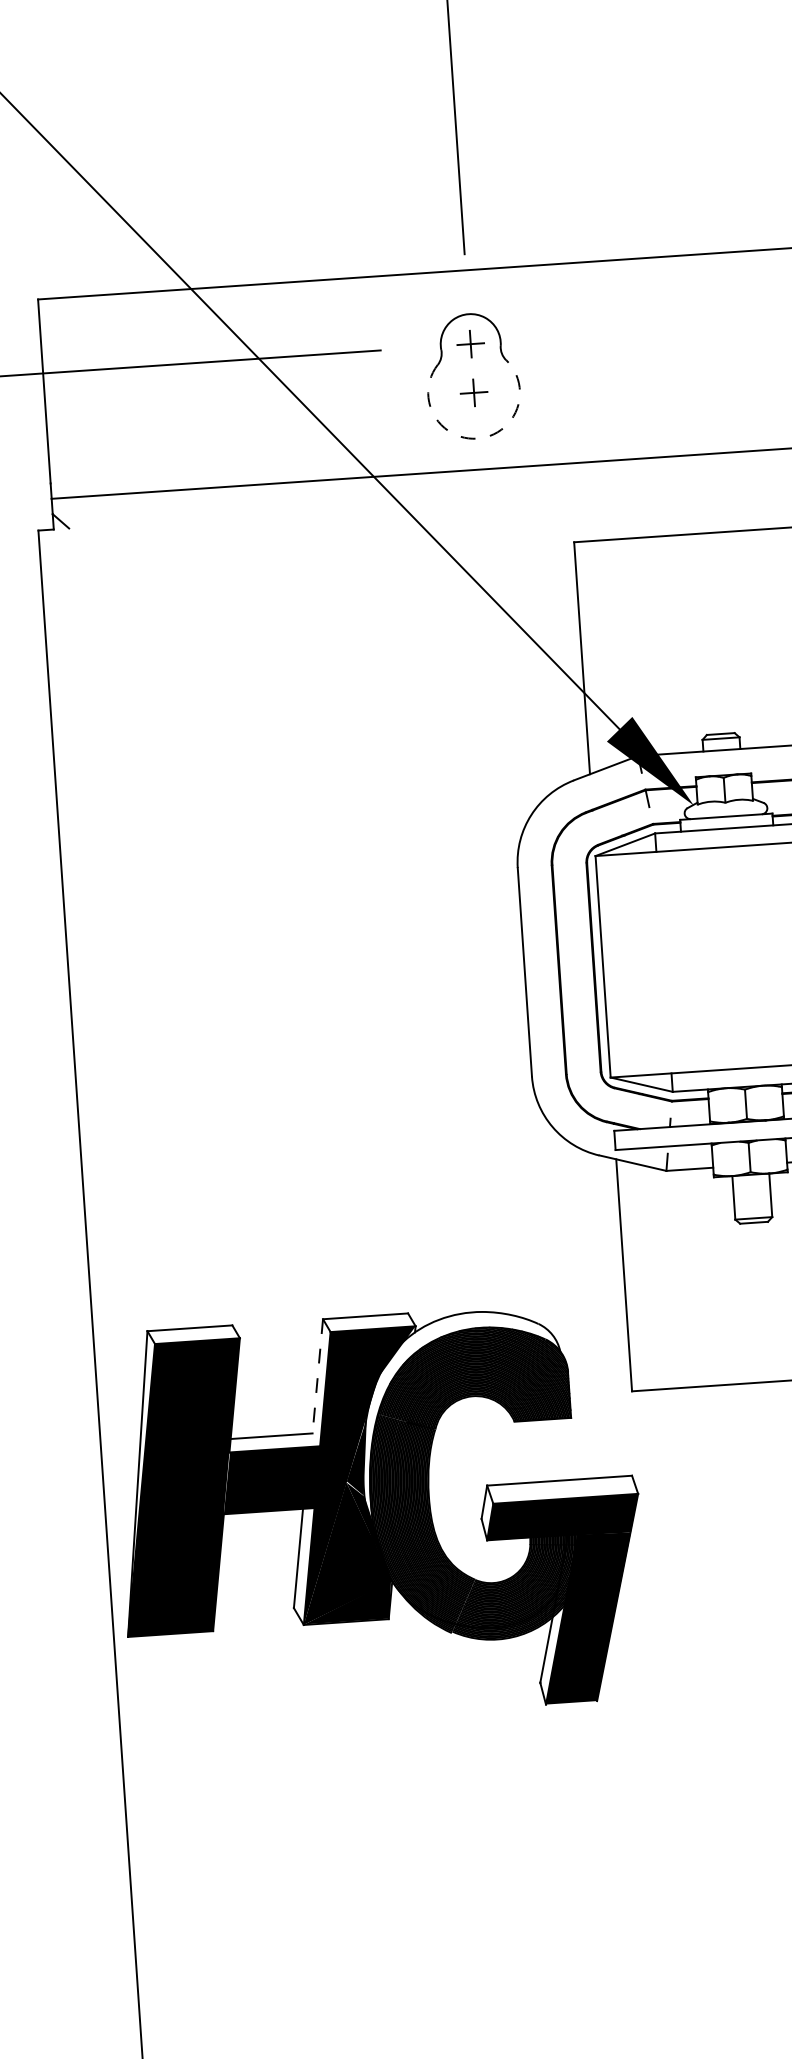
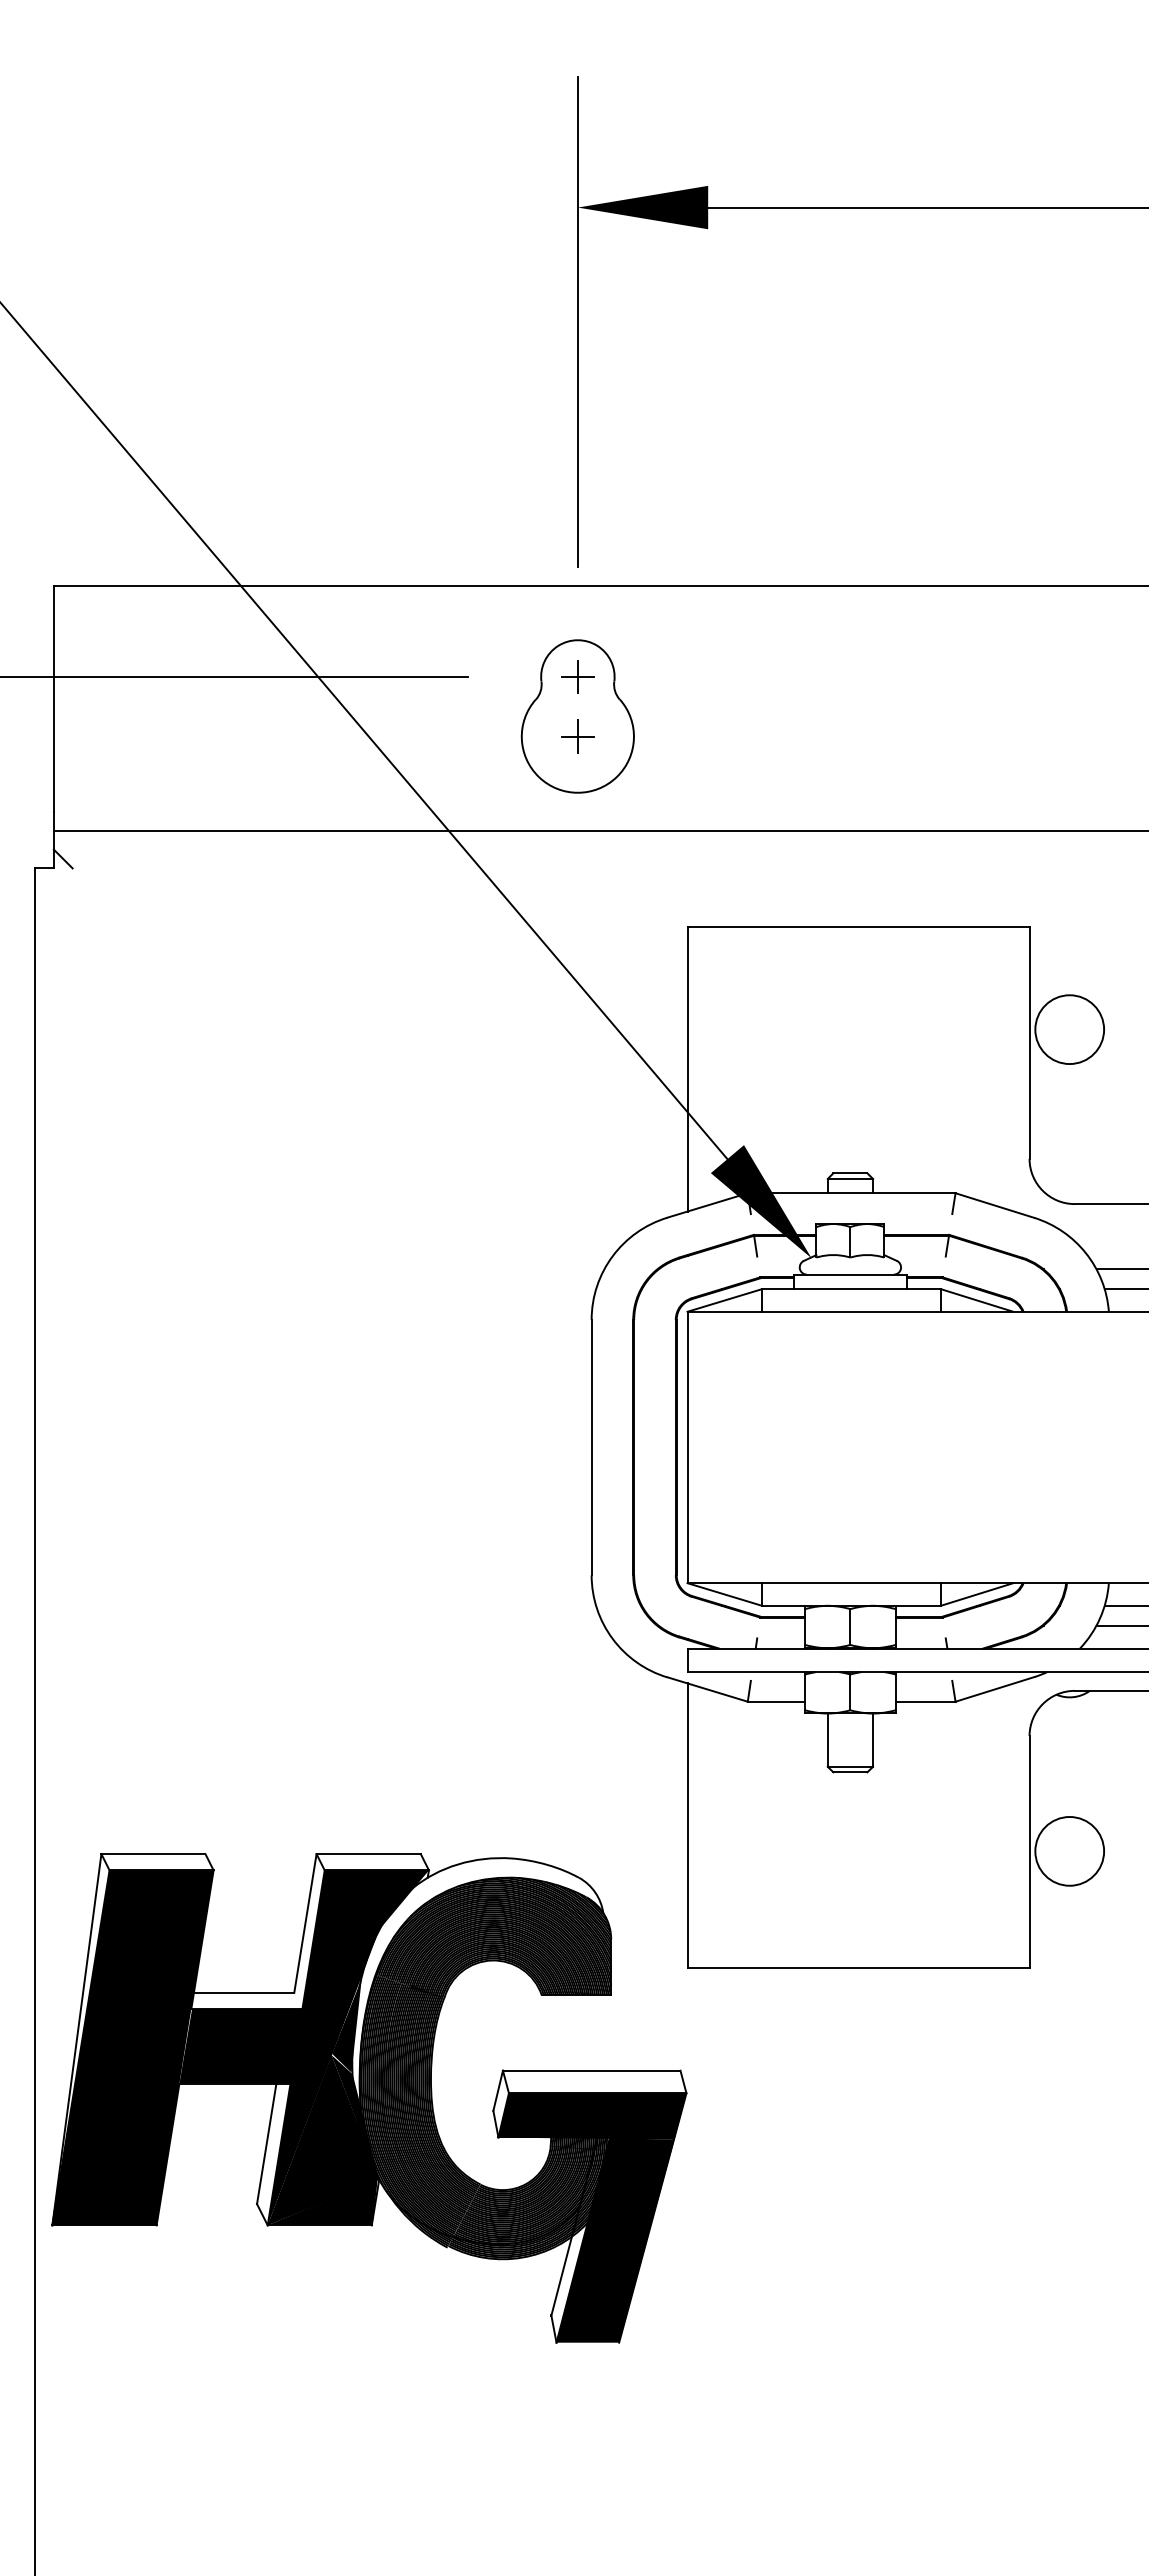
arc: (476, 438) -> (577, 792), dashed -> solid
line: (317, 1376) -> (305, 1923), dashed -> solid

